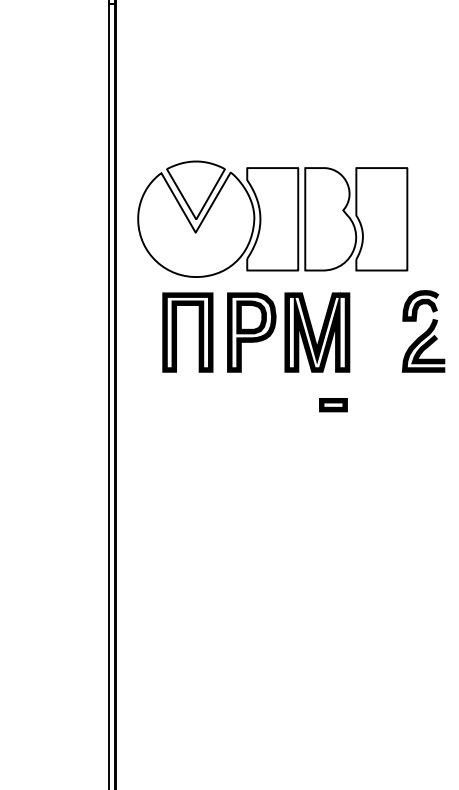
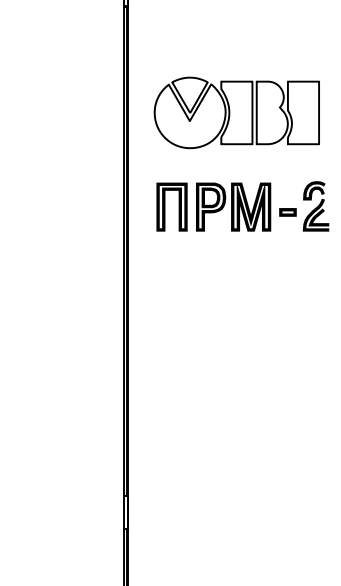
part: (272, 218) -> (236, 112), moved
part: (332, 405) -> (287, 212), moved

